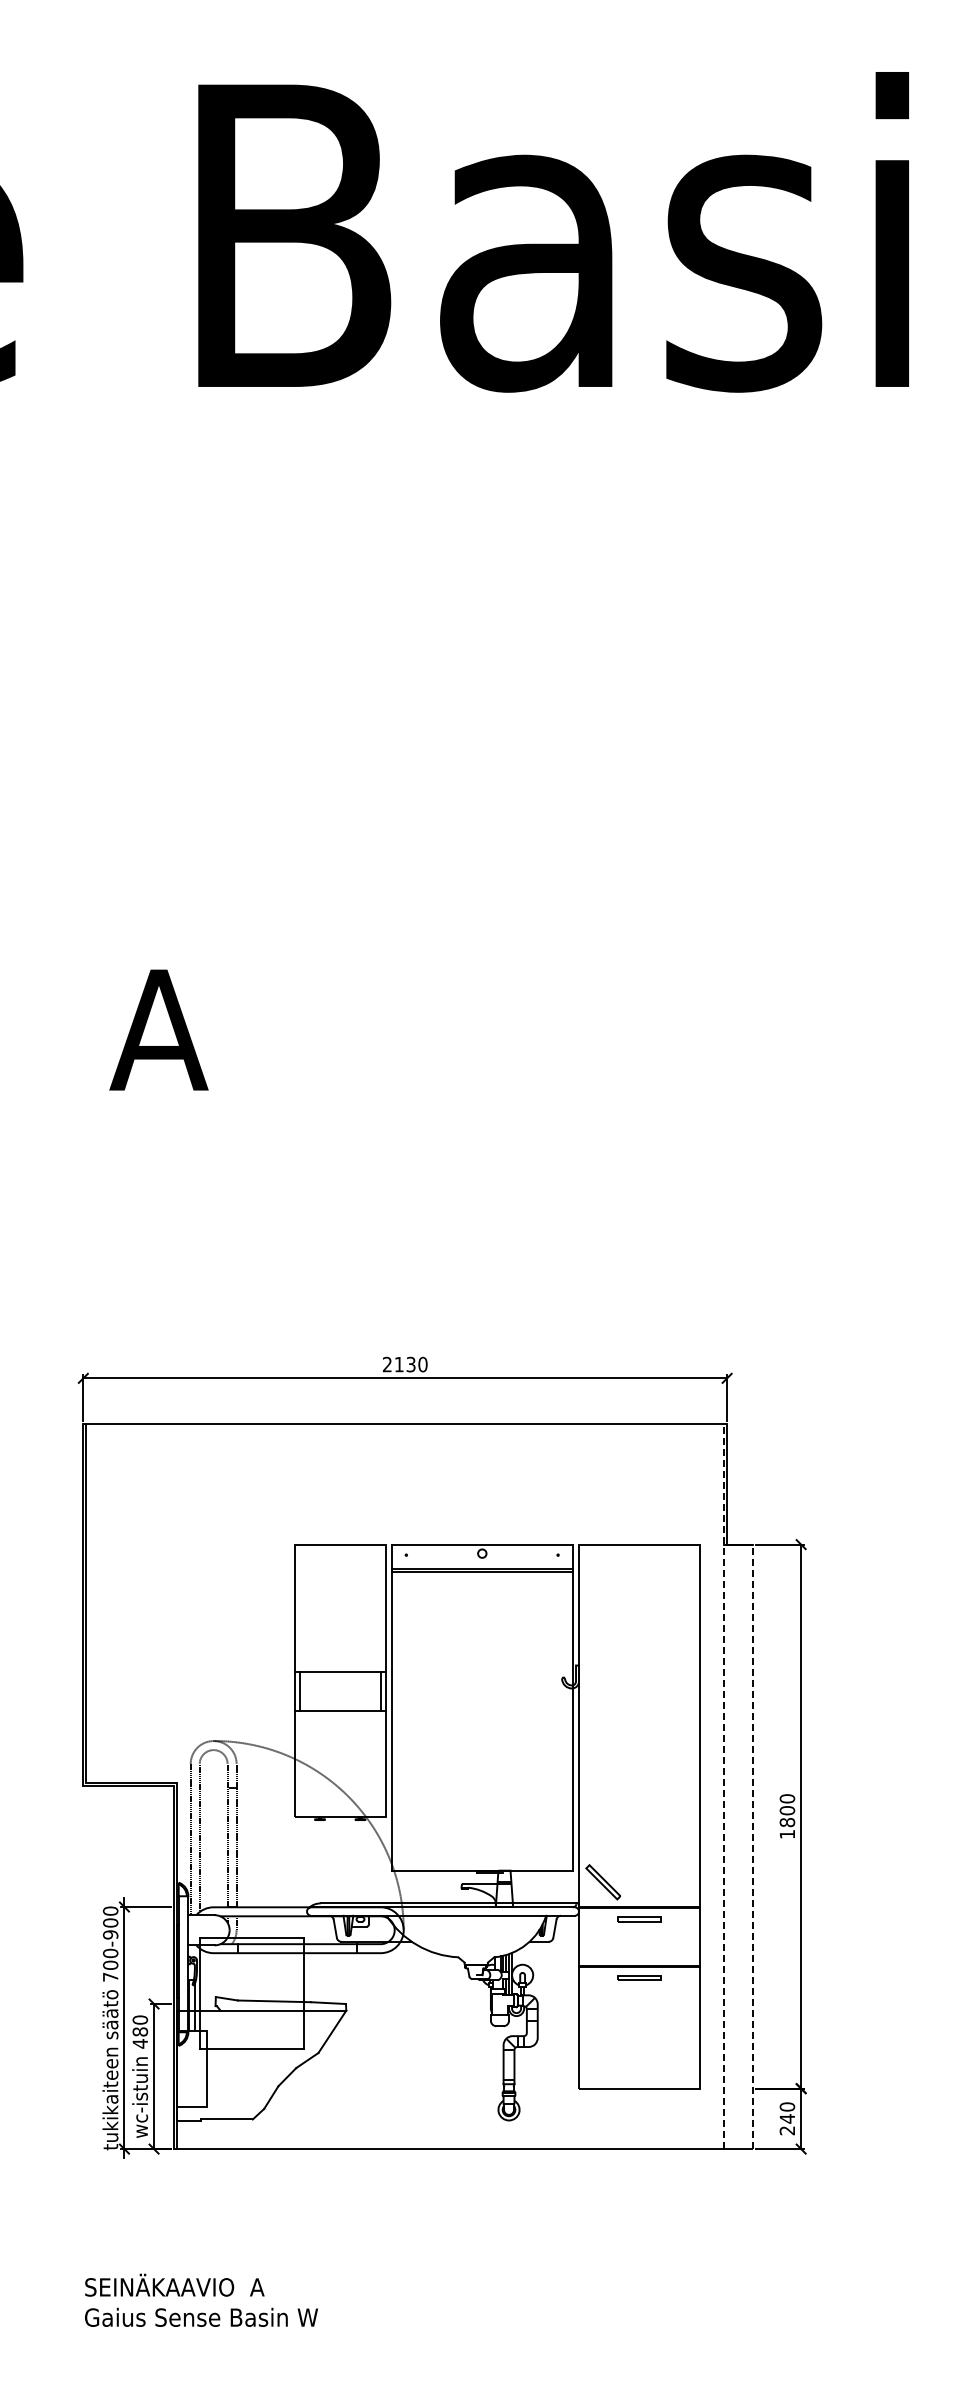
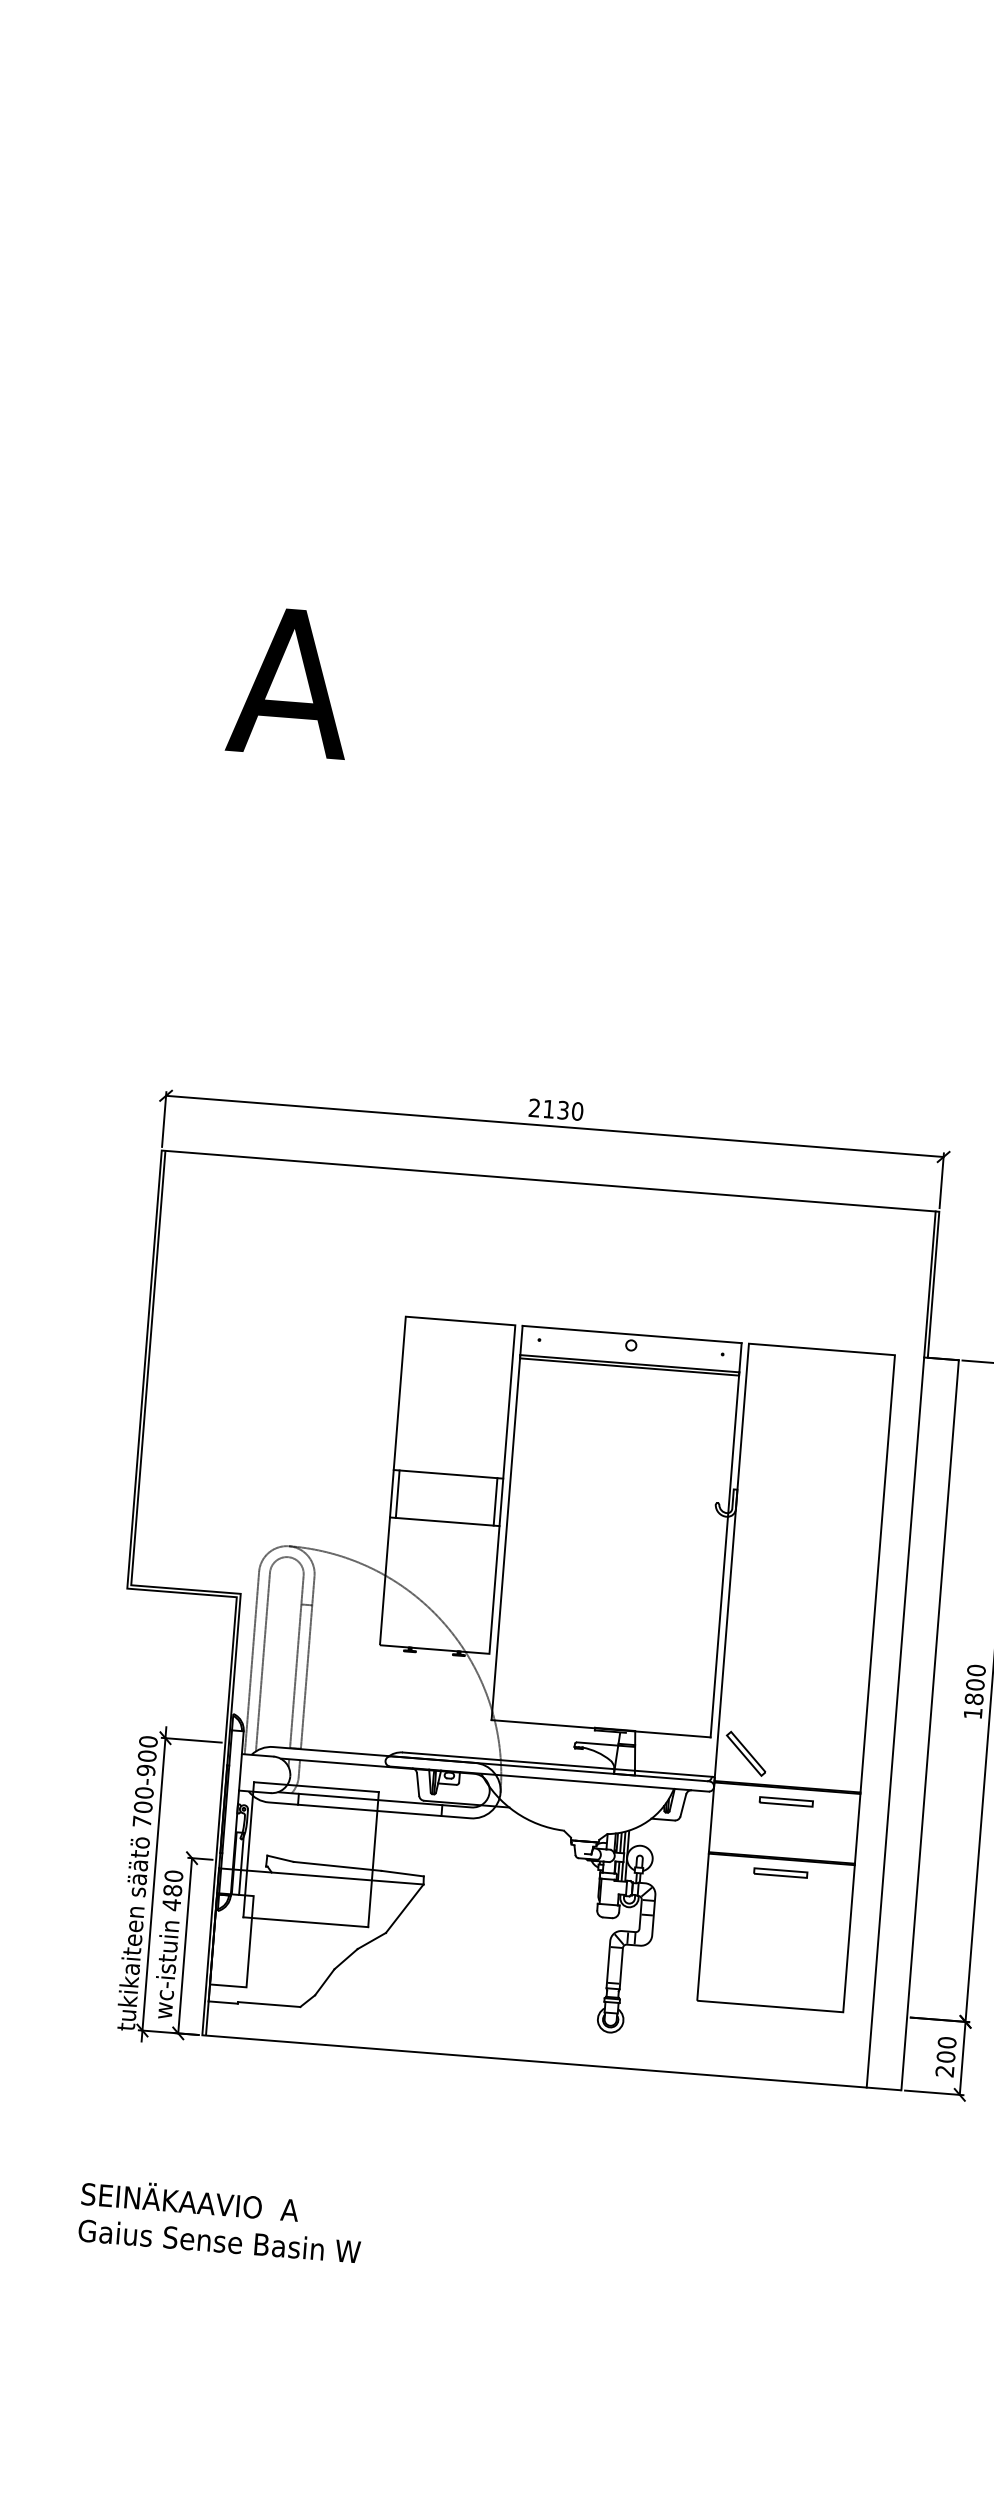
line: (724, 1786) -> (901, 1649), dashed -> solid
line: (752, 1846) -> (929, 1724), dashed -> solid
text: (787, 2118) -> (946, 2056), 240 -> 200

